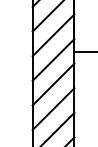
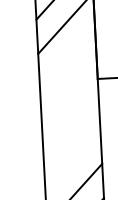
line: (53, 35) -> (67, 57), removed
line: (53, 59) -> (69, 91), removed
line: (53, 84) -> (71, 125), removed
line: (53, 109) -> (72, 160), removed

